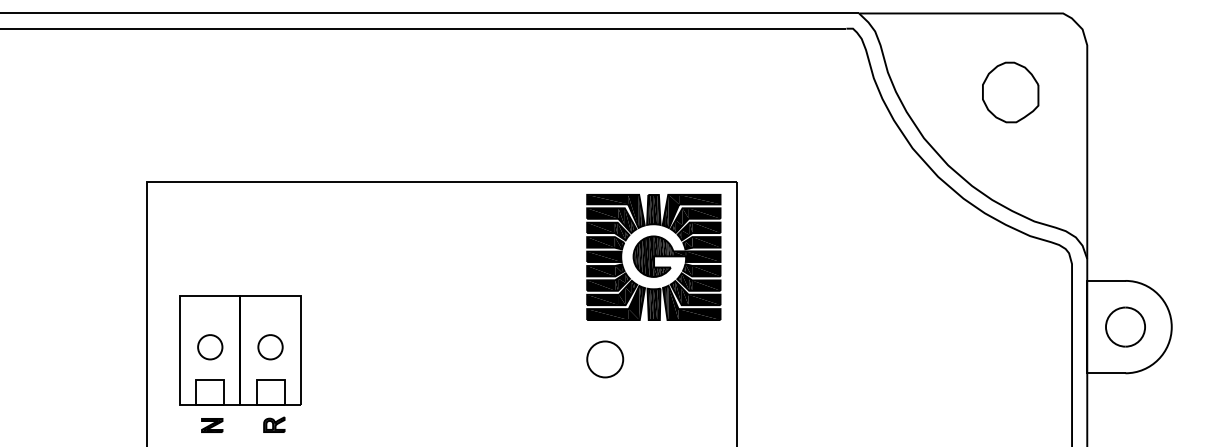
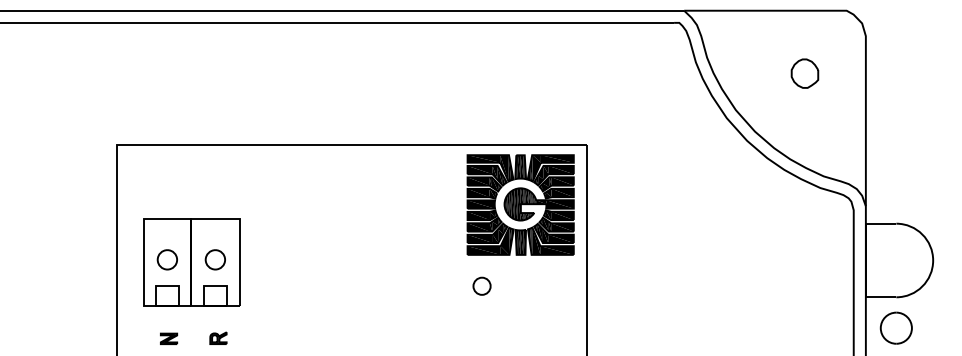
part: (1010, 92) -> (804, 73), size x0.6
part: (1125, 326) -> (896, 327), moved
part: (240, 350) -> (191, 262), moved
part: (605, 359) -> (482, 286), size x0.6

